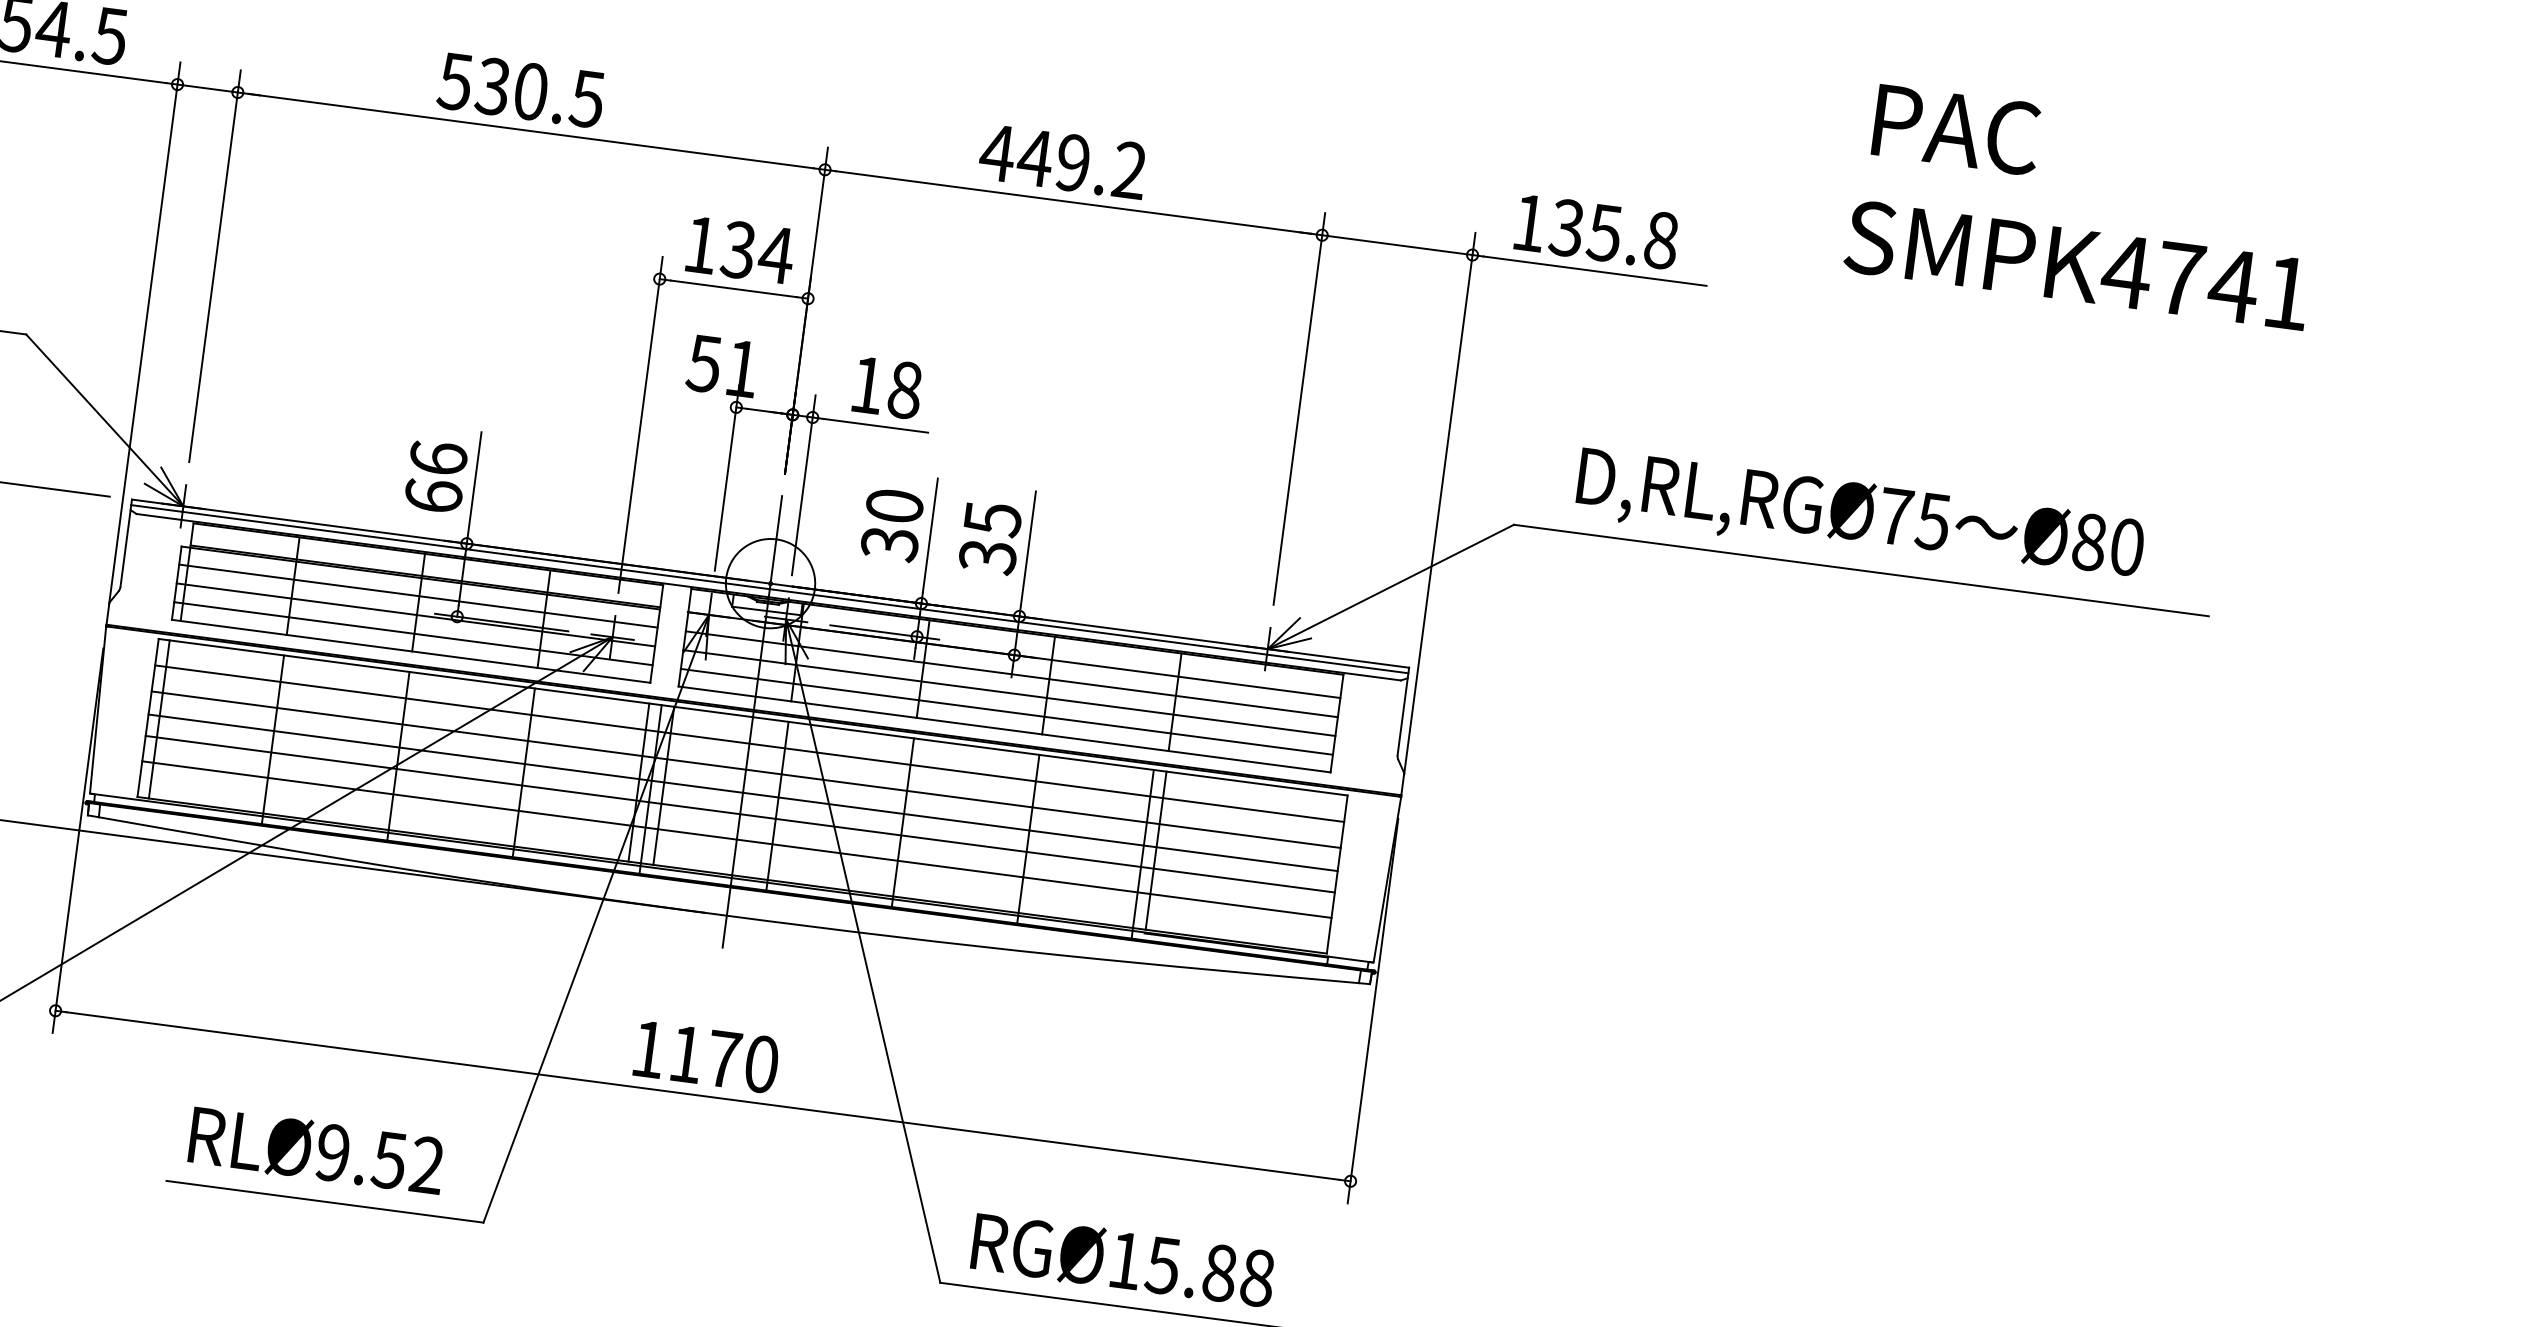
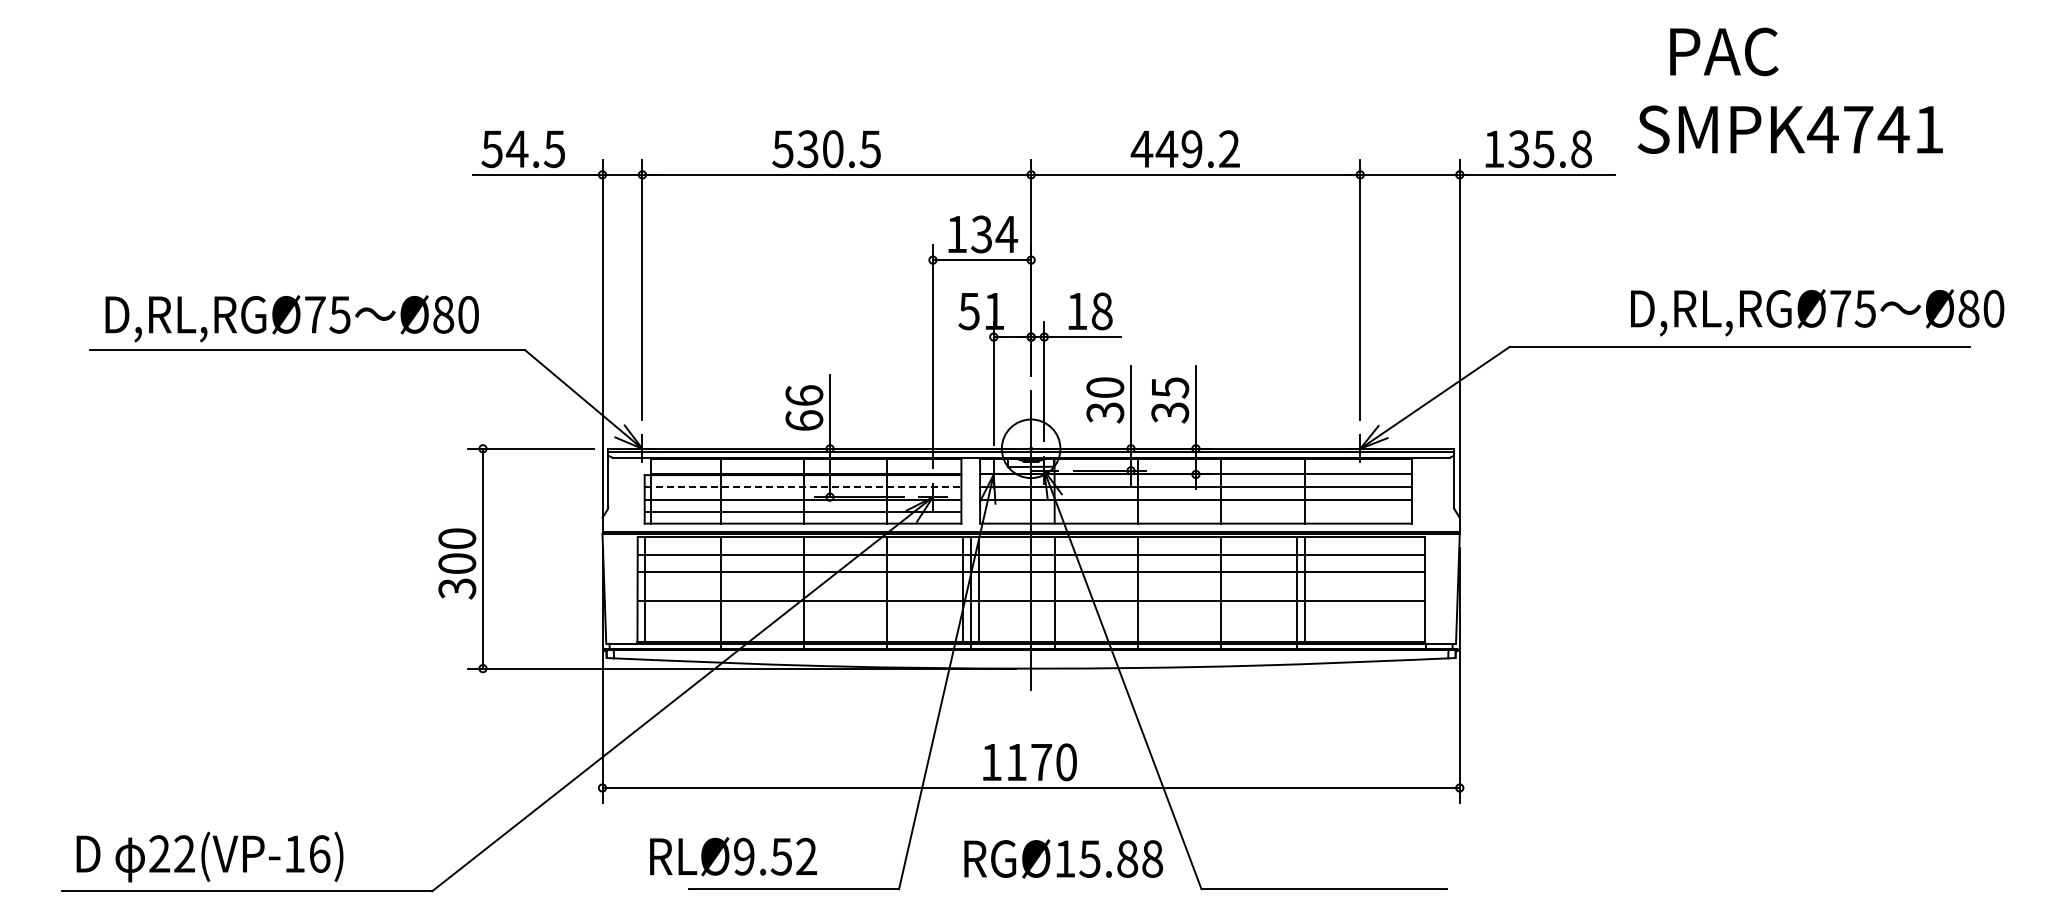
text: (1957, 129) -> (1724, 51), moved
text: (2076, 264) -> (1789, 129), moved
text: (1860, 517) -> (1817, 312), moved
line: (418, 596) -> (803, 487), solid -> dashed
line: (1006, 711) -> (1195, 511), removed
line: (742, 793) -> (1030, 587), removed
line: (735, 839) -> (1030, 618), removed
text: (316, 1150) -> (733, 856), moved
text: (1123, 1259) -> (1063, 858), moved

